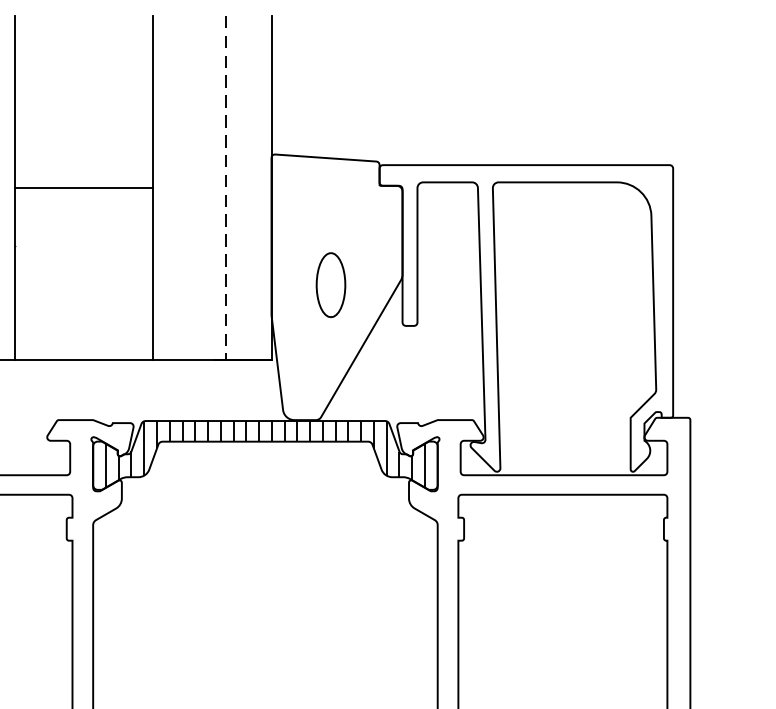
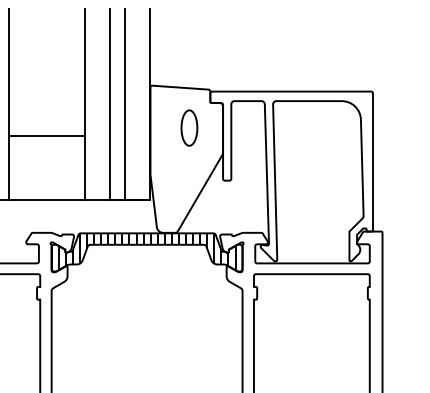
line: (199, 186) -> (110, 103), added
line: (83, 188) -> (46, 136), moved
line: (226, 188) -> (125, 104), dashed -> solid
part: (331, 284) -> (189, 127), moved

